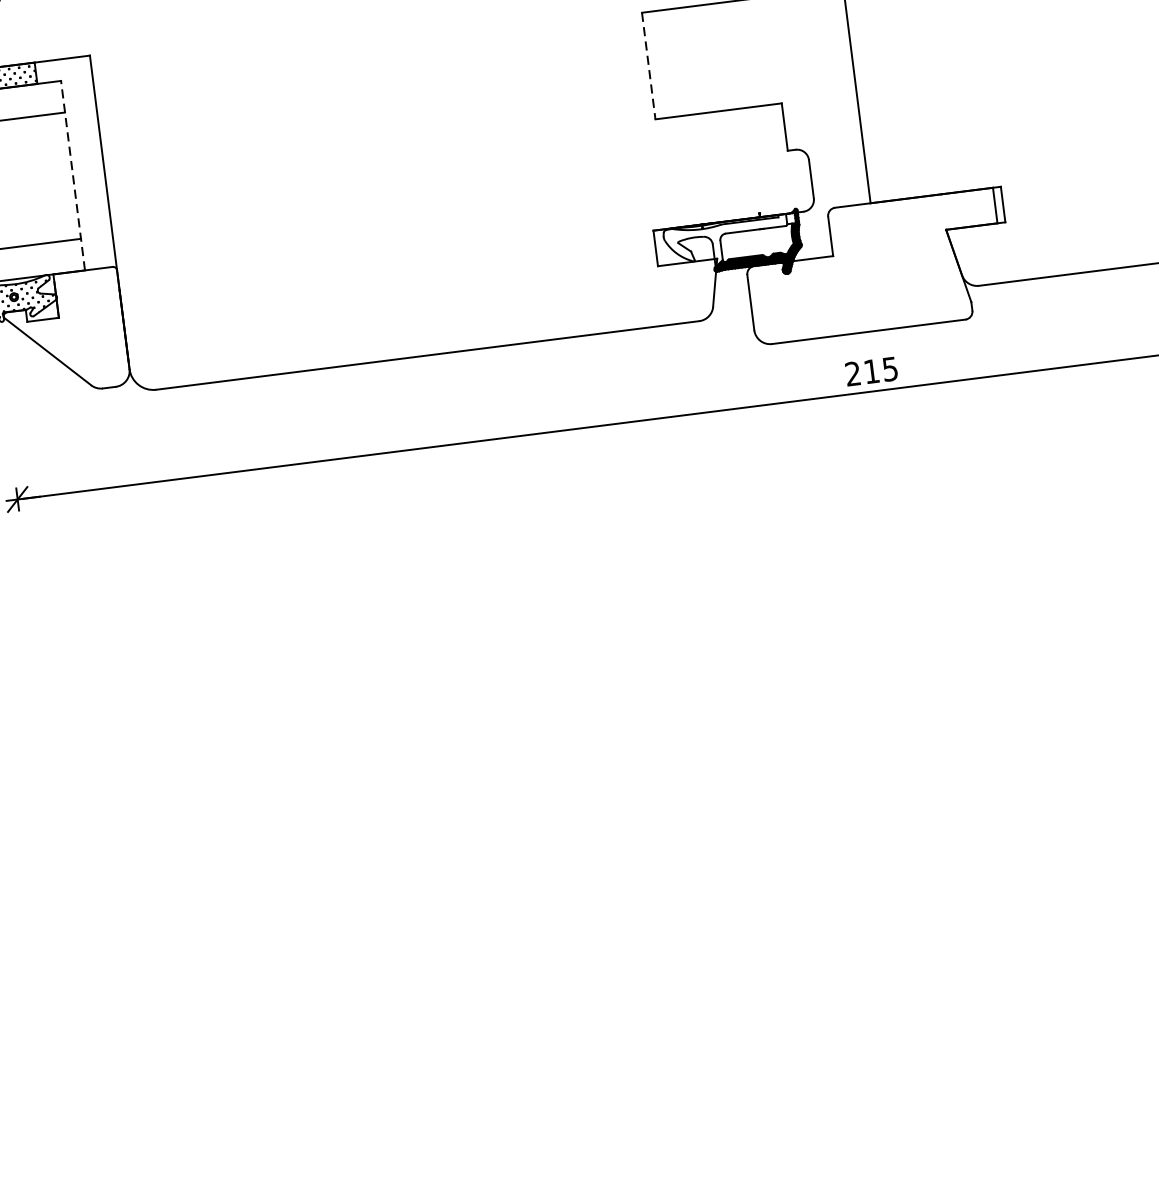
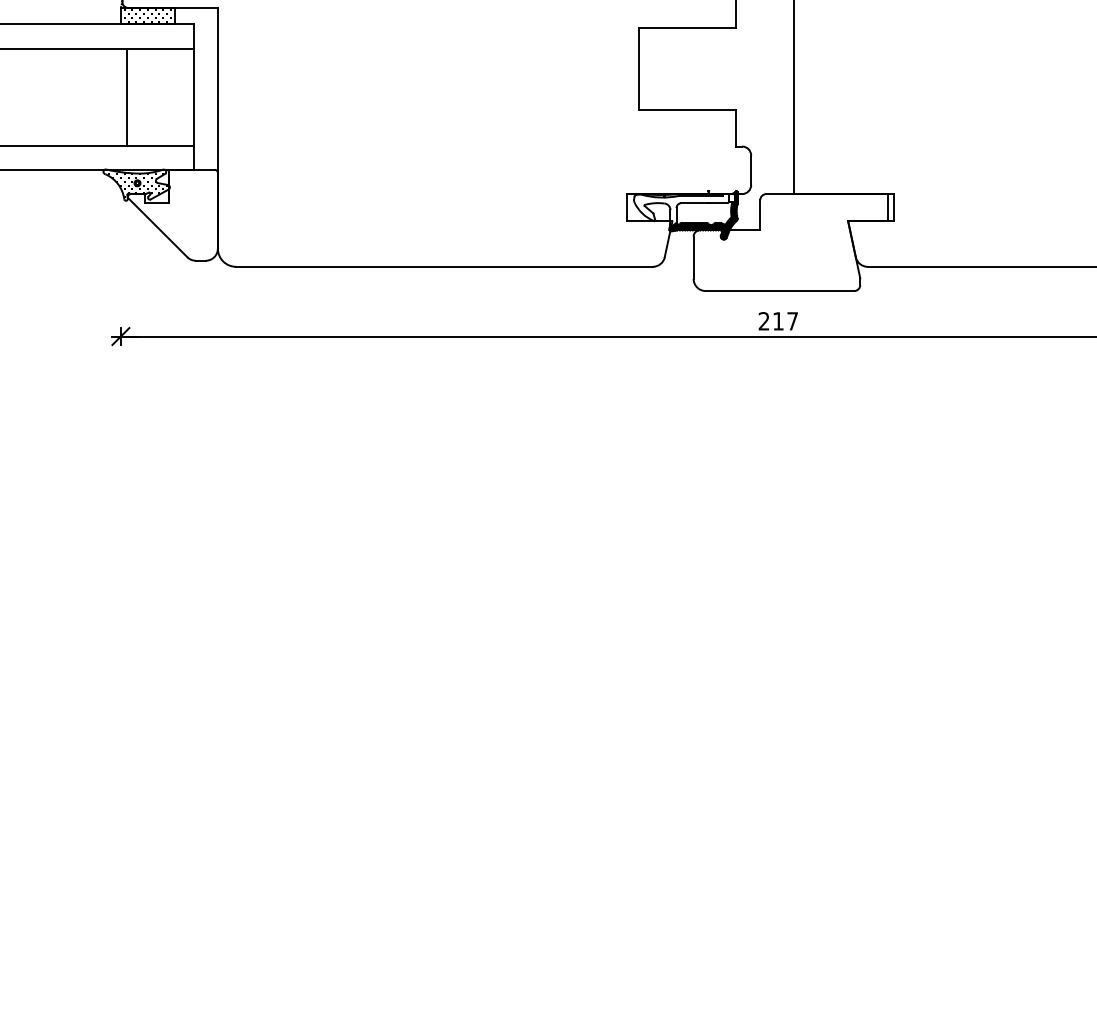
line: (649, 66) -> (639, 69), dashed -> solid
line: (72, 176) -> (193, 97), dashed -> solid
text: (890, 369) -> (792, 321), 215 -> 217

